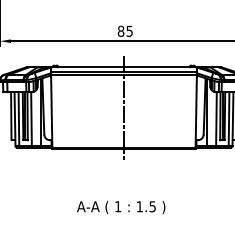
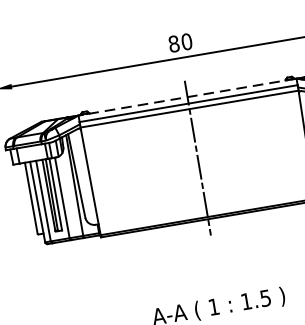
text: (129, 30) -> (186, 40), 85 -> 80
line: (123, 67) -> (186, 97), solid -> dashed

